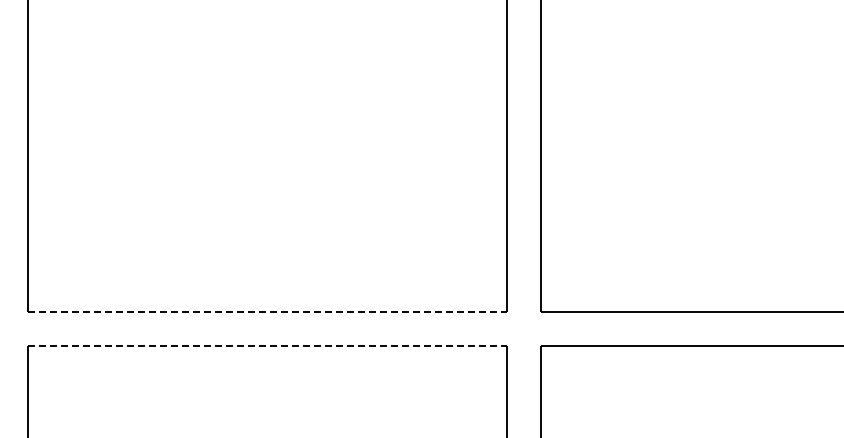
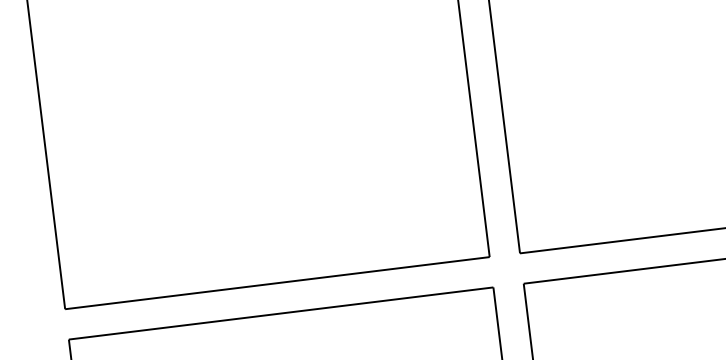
line: (267, 312) -> (277, 283), dashed -> solid
line: (267, 346) -> (281, 313), dashed -> solid

